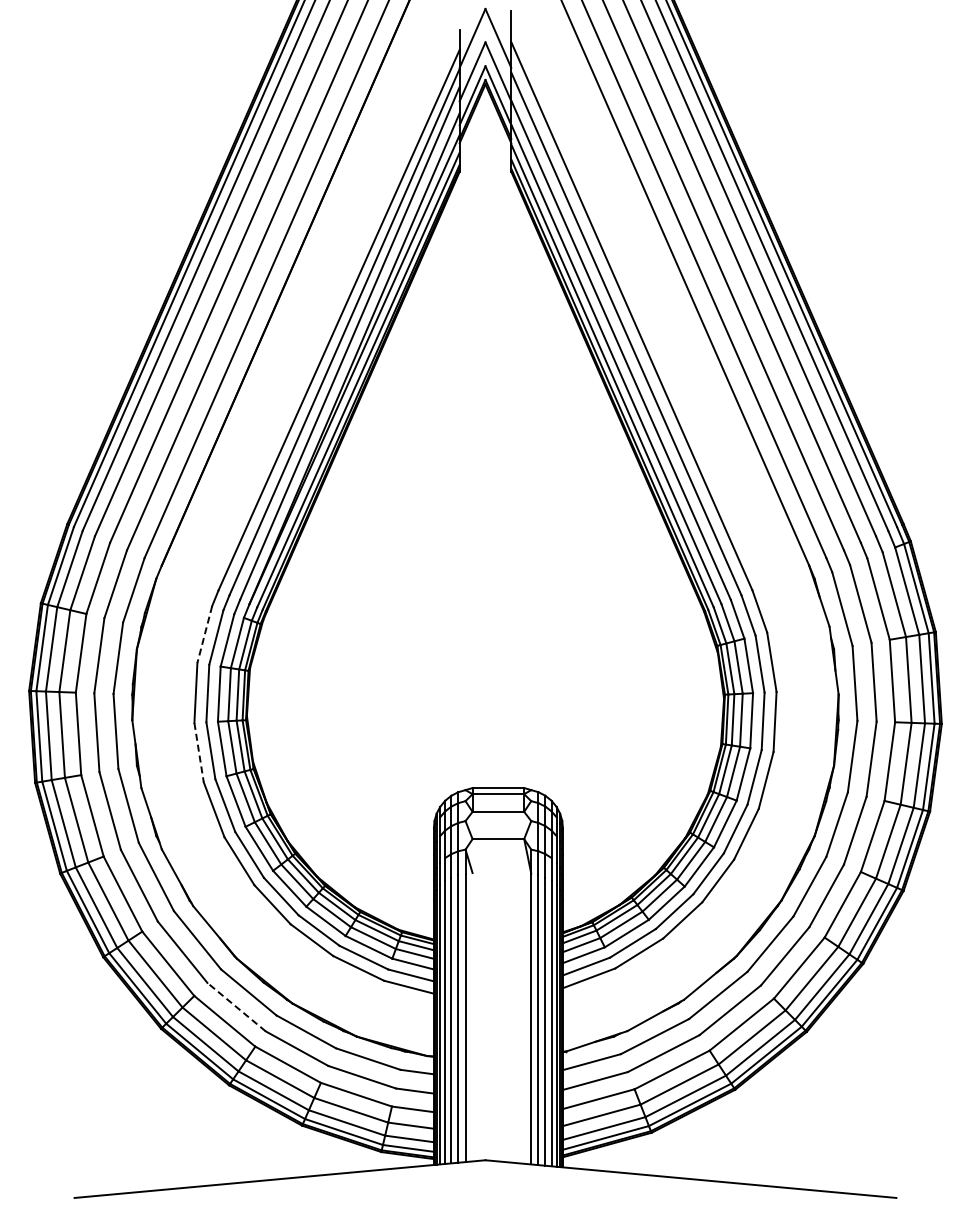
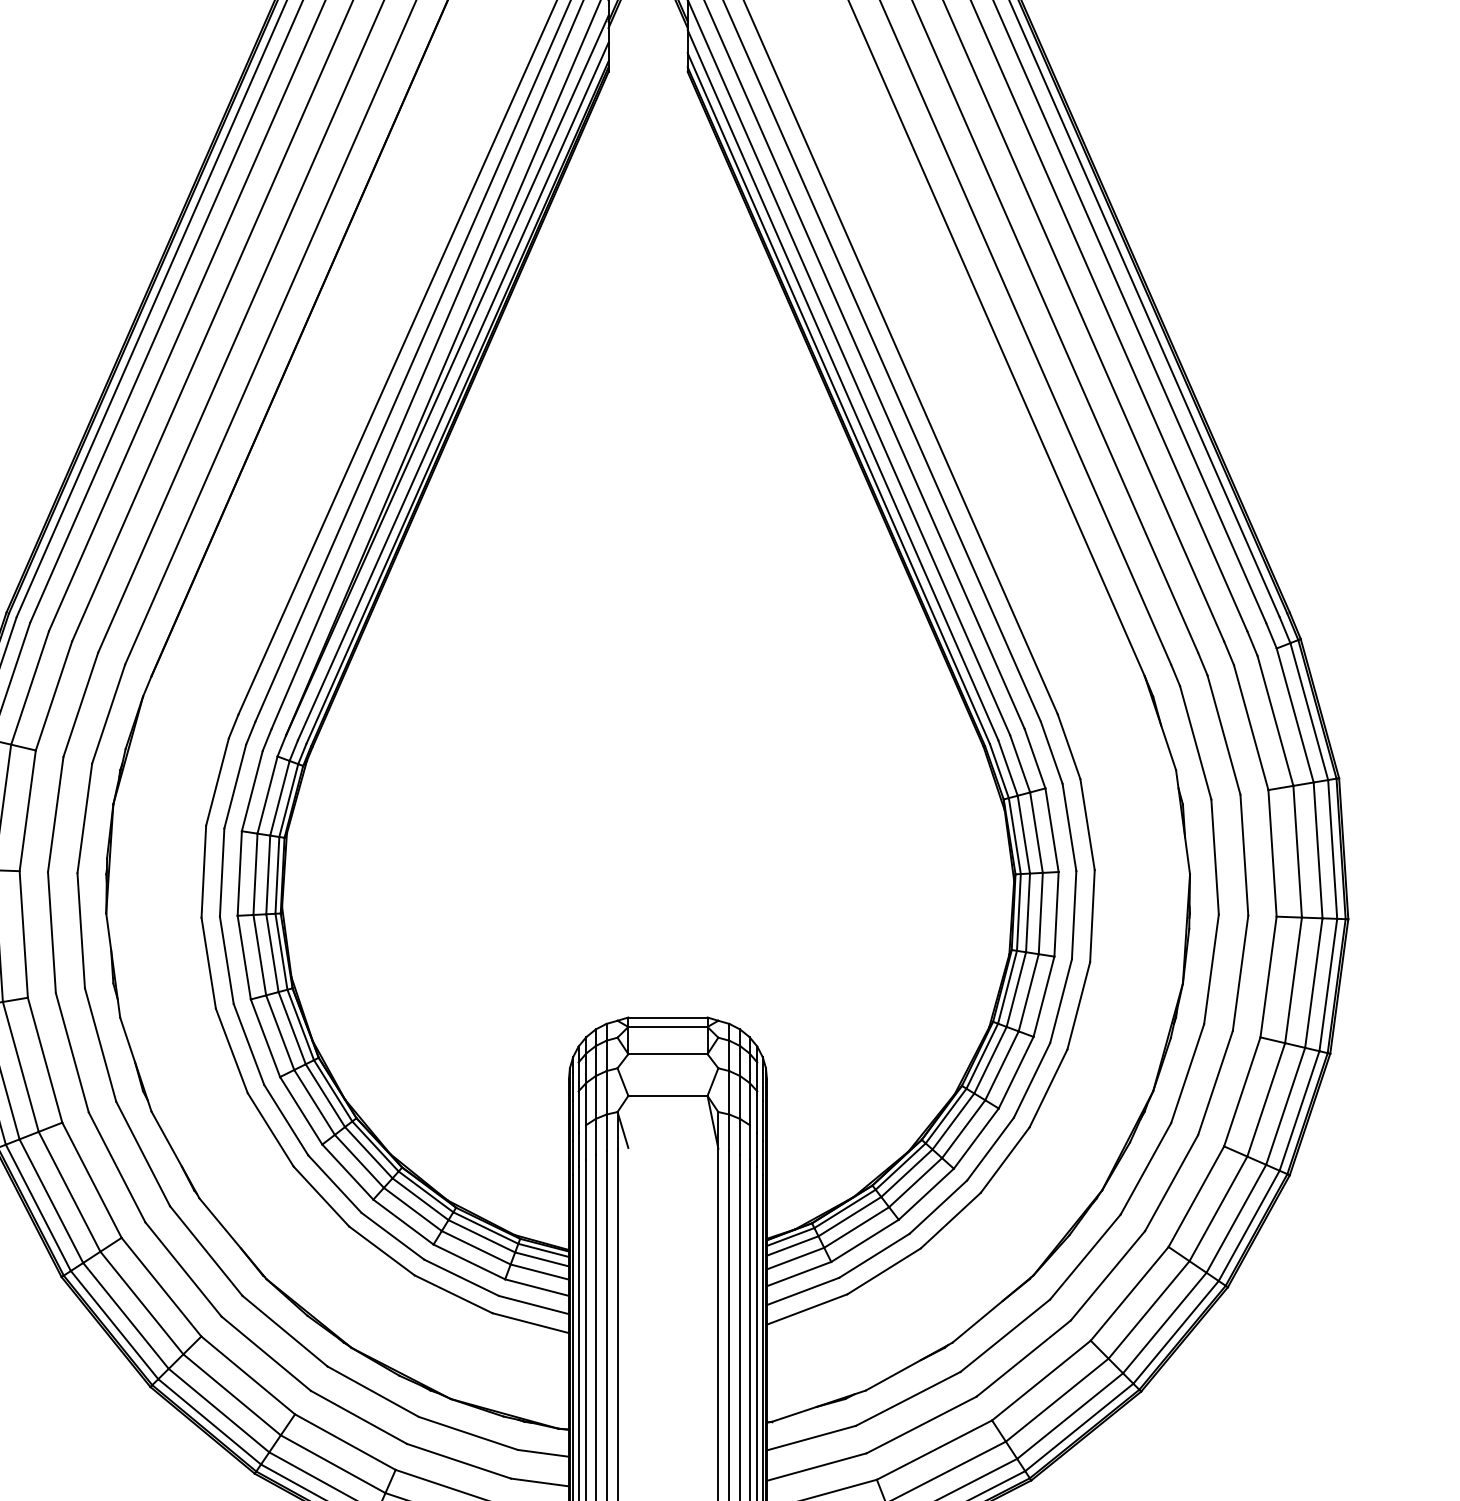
line: (204, 635) -> (217, 783), dashed -> solid
line: (199, 753) -> (209, 964), dashed -> solid
line: (236, 1007) -> (266, 1354), dashed -> solid

